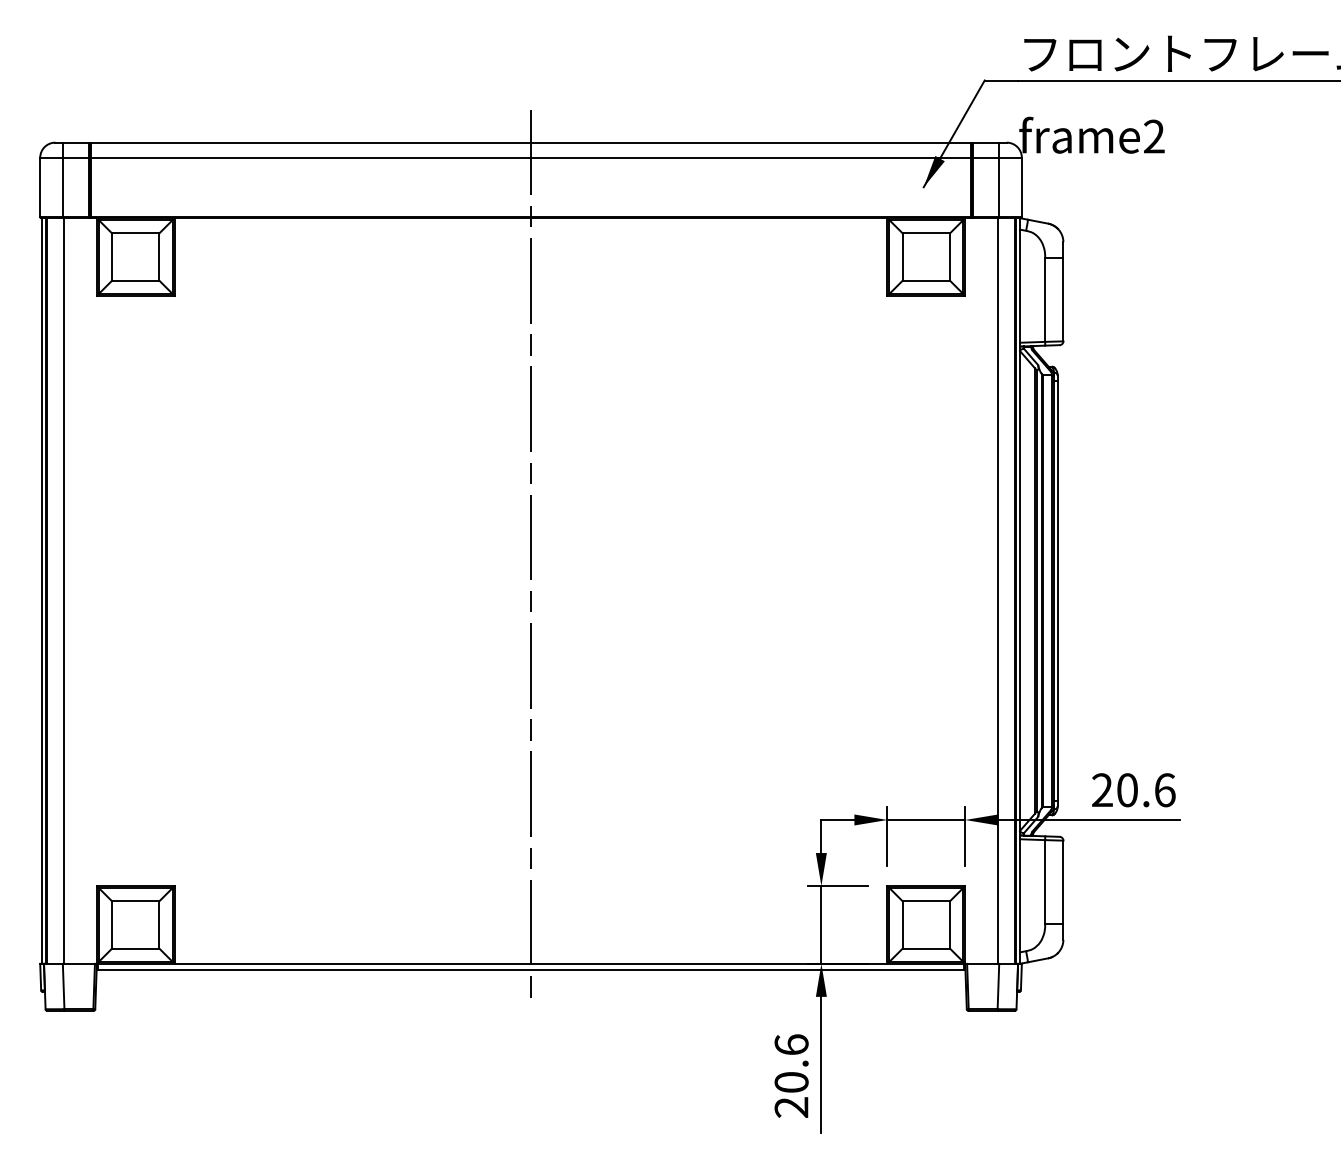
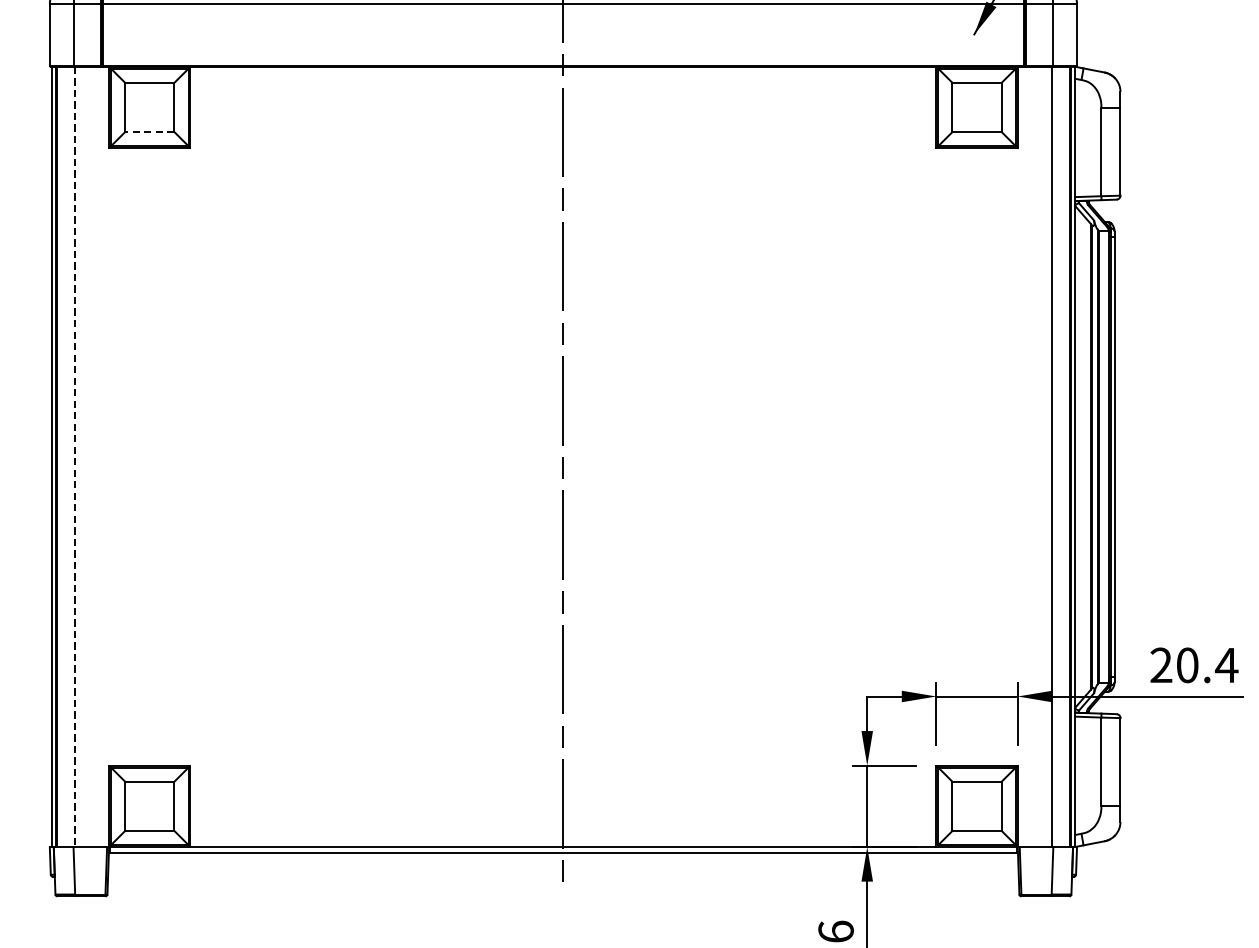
line: (135, 280) -> (149, 131), solid -> dashed
line: (63, 591) -> (74, 457), solid -> dashed
text: (1164, 790) -> (1226, 665), 20.6 -> 20.4

